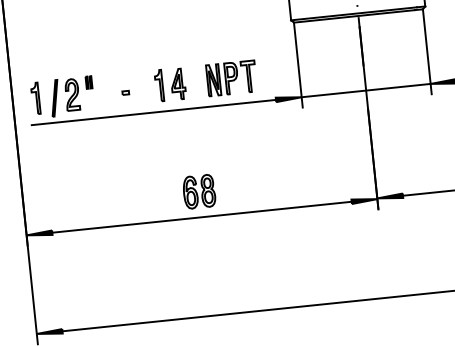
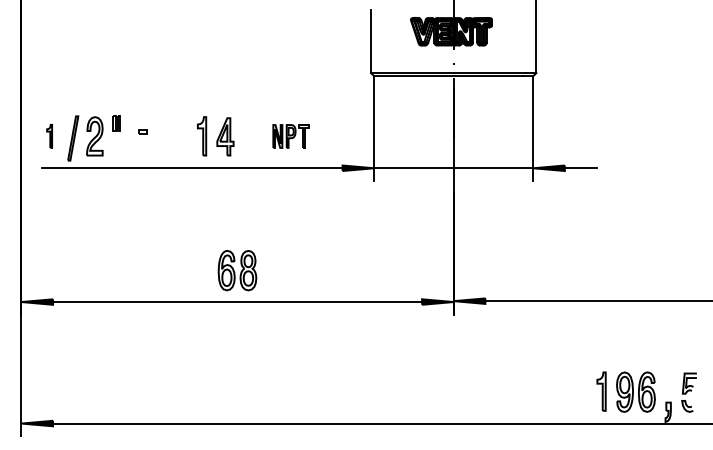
part: (231, 78) -> (290, 136), size x0.6
part: (125, 92) -> (142, 131), moved
part: (35, 98) -> (49, 136), size x0.6

